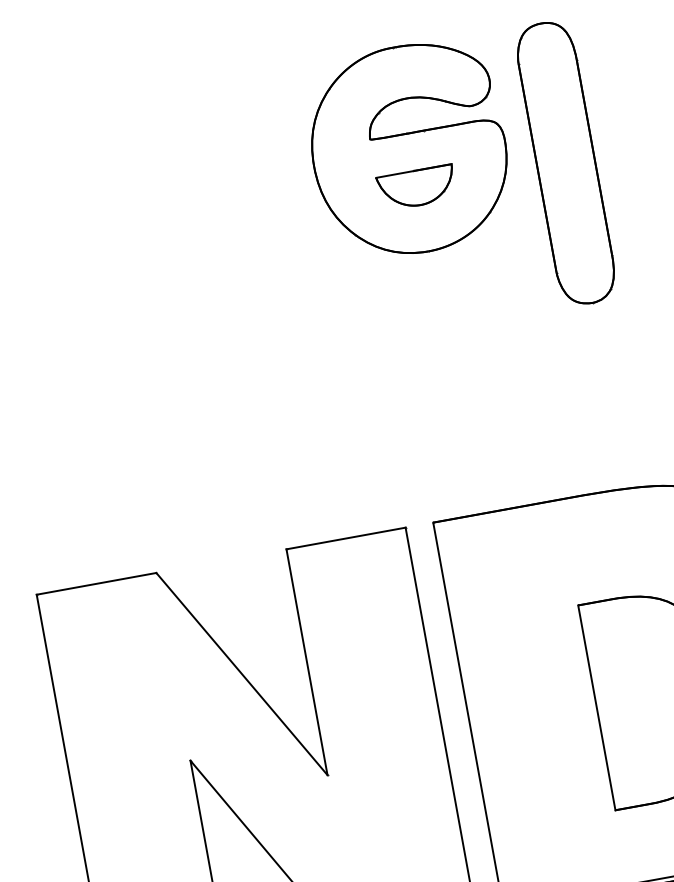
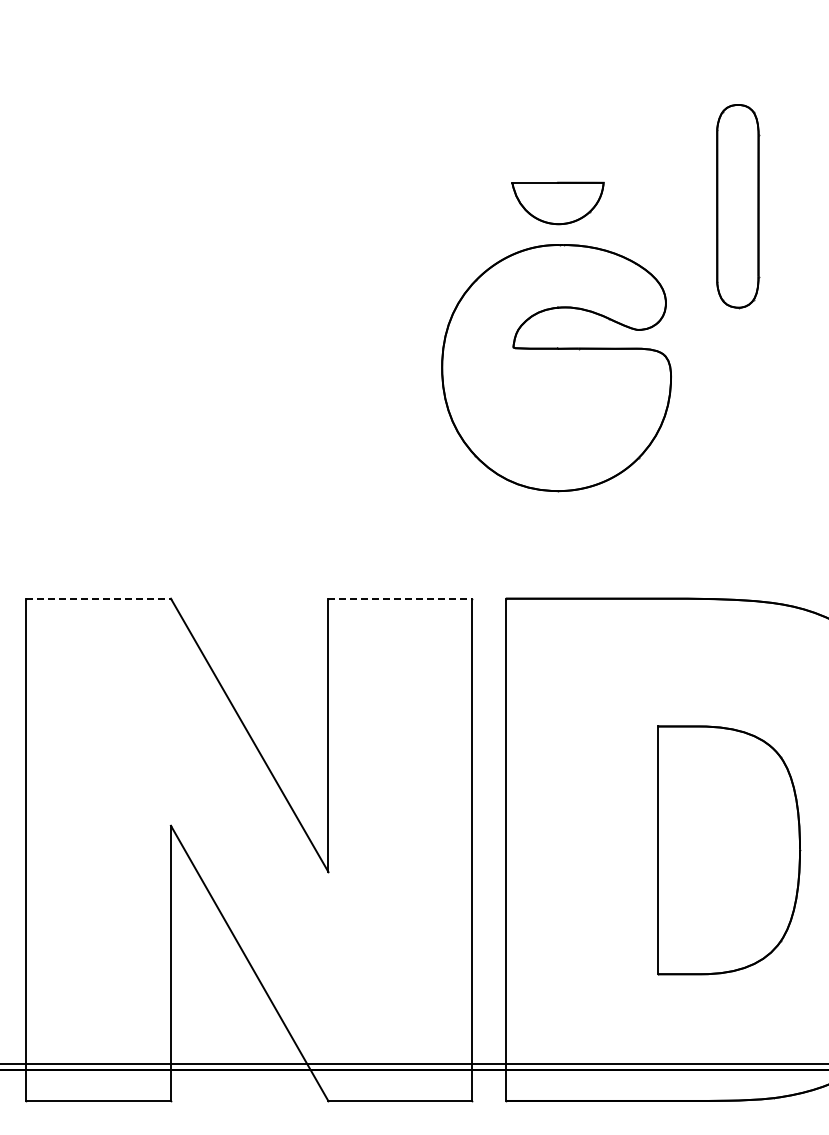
part: (408, 150) -> (556, 368), moved
part: (565, 163) -> (737, 206), size x0.6
line: (346, 538) -> (400, 598), solid -> dashed
line: (97, 583) -> (99, 598), solid -> dashed

